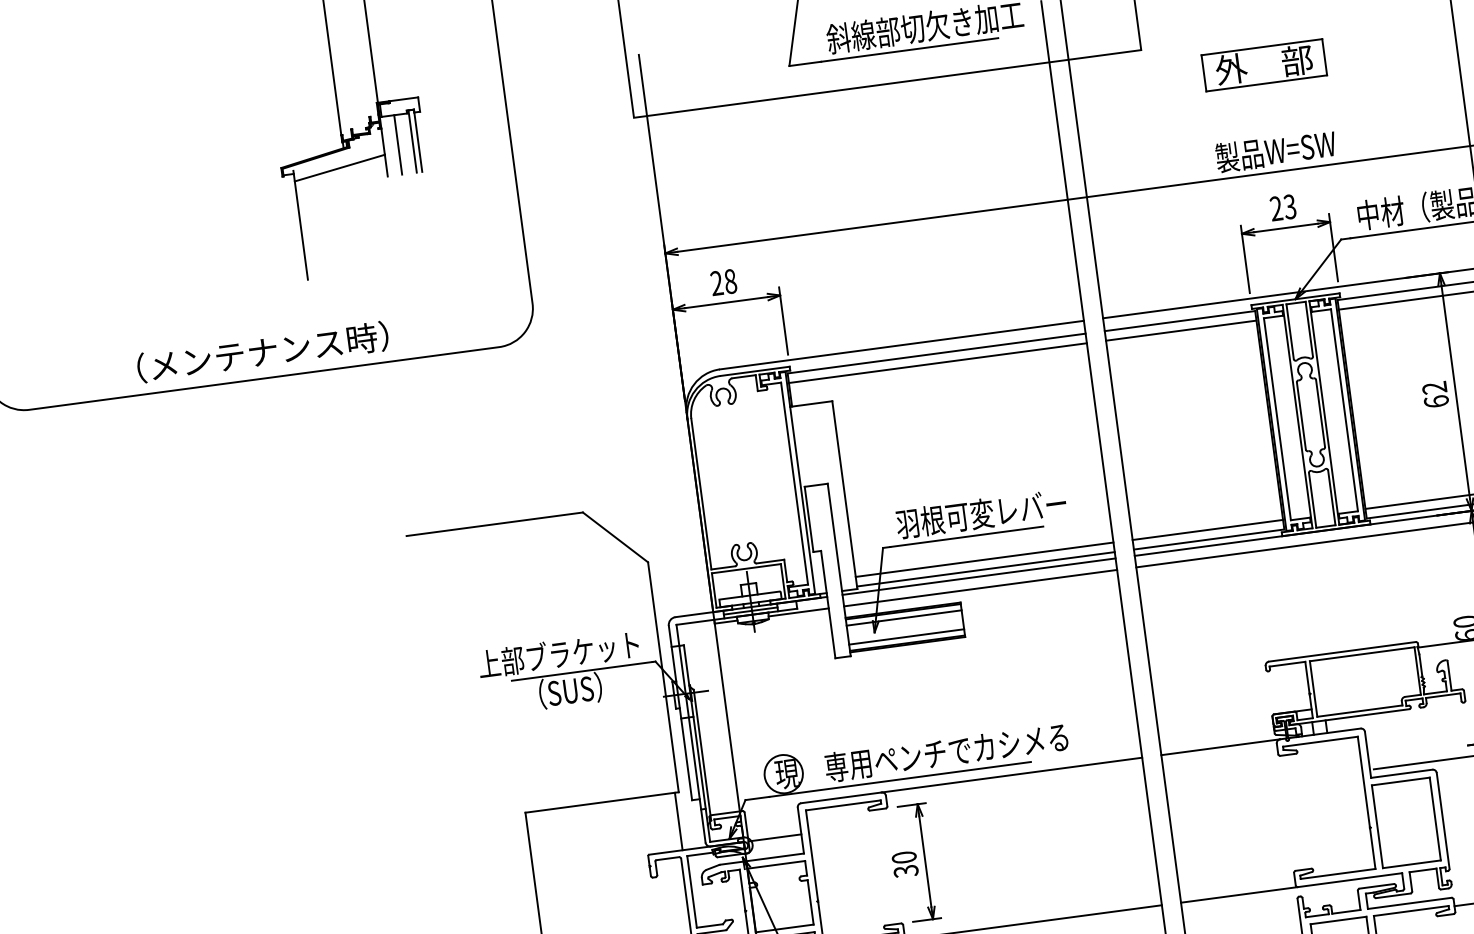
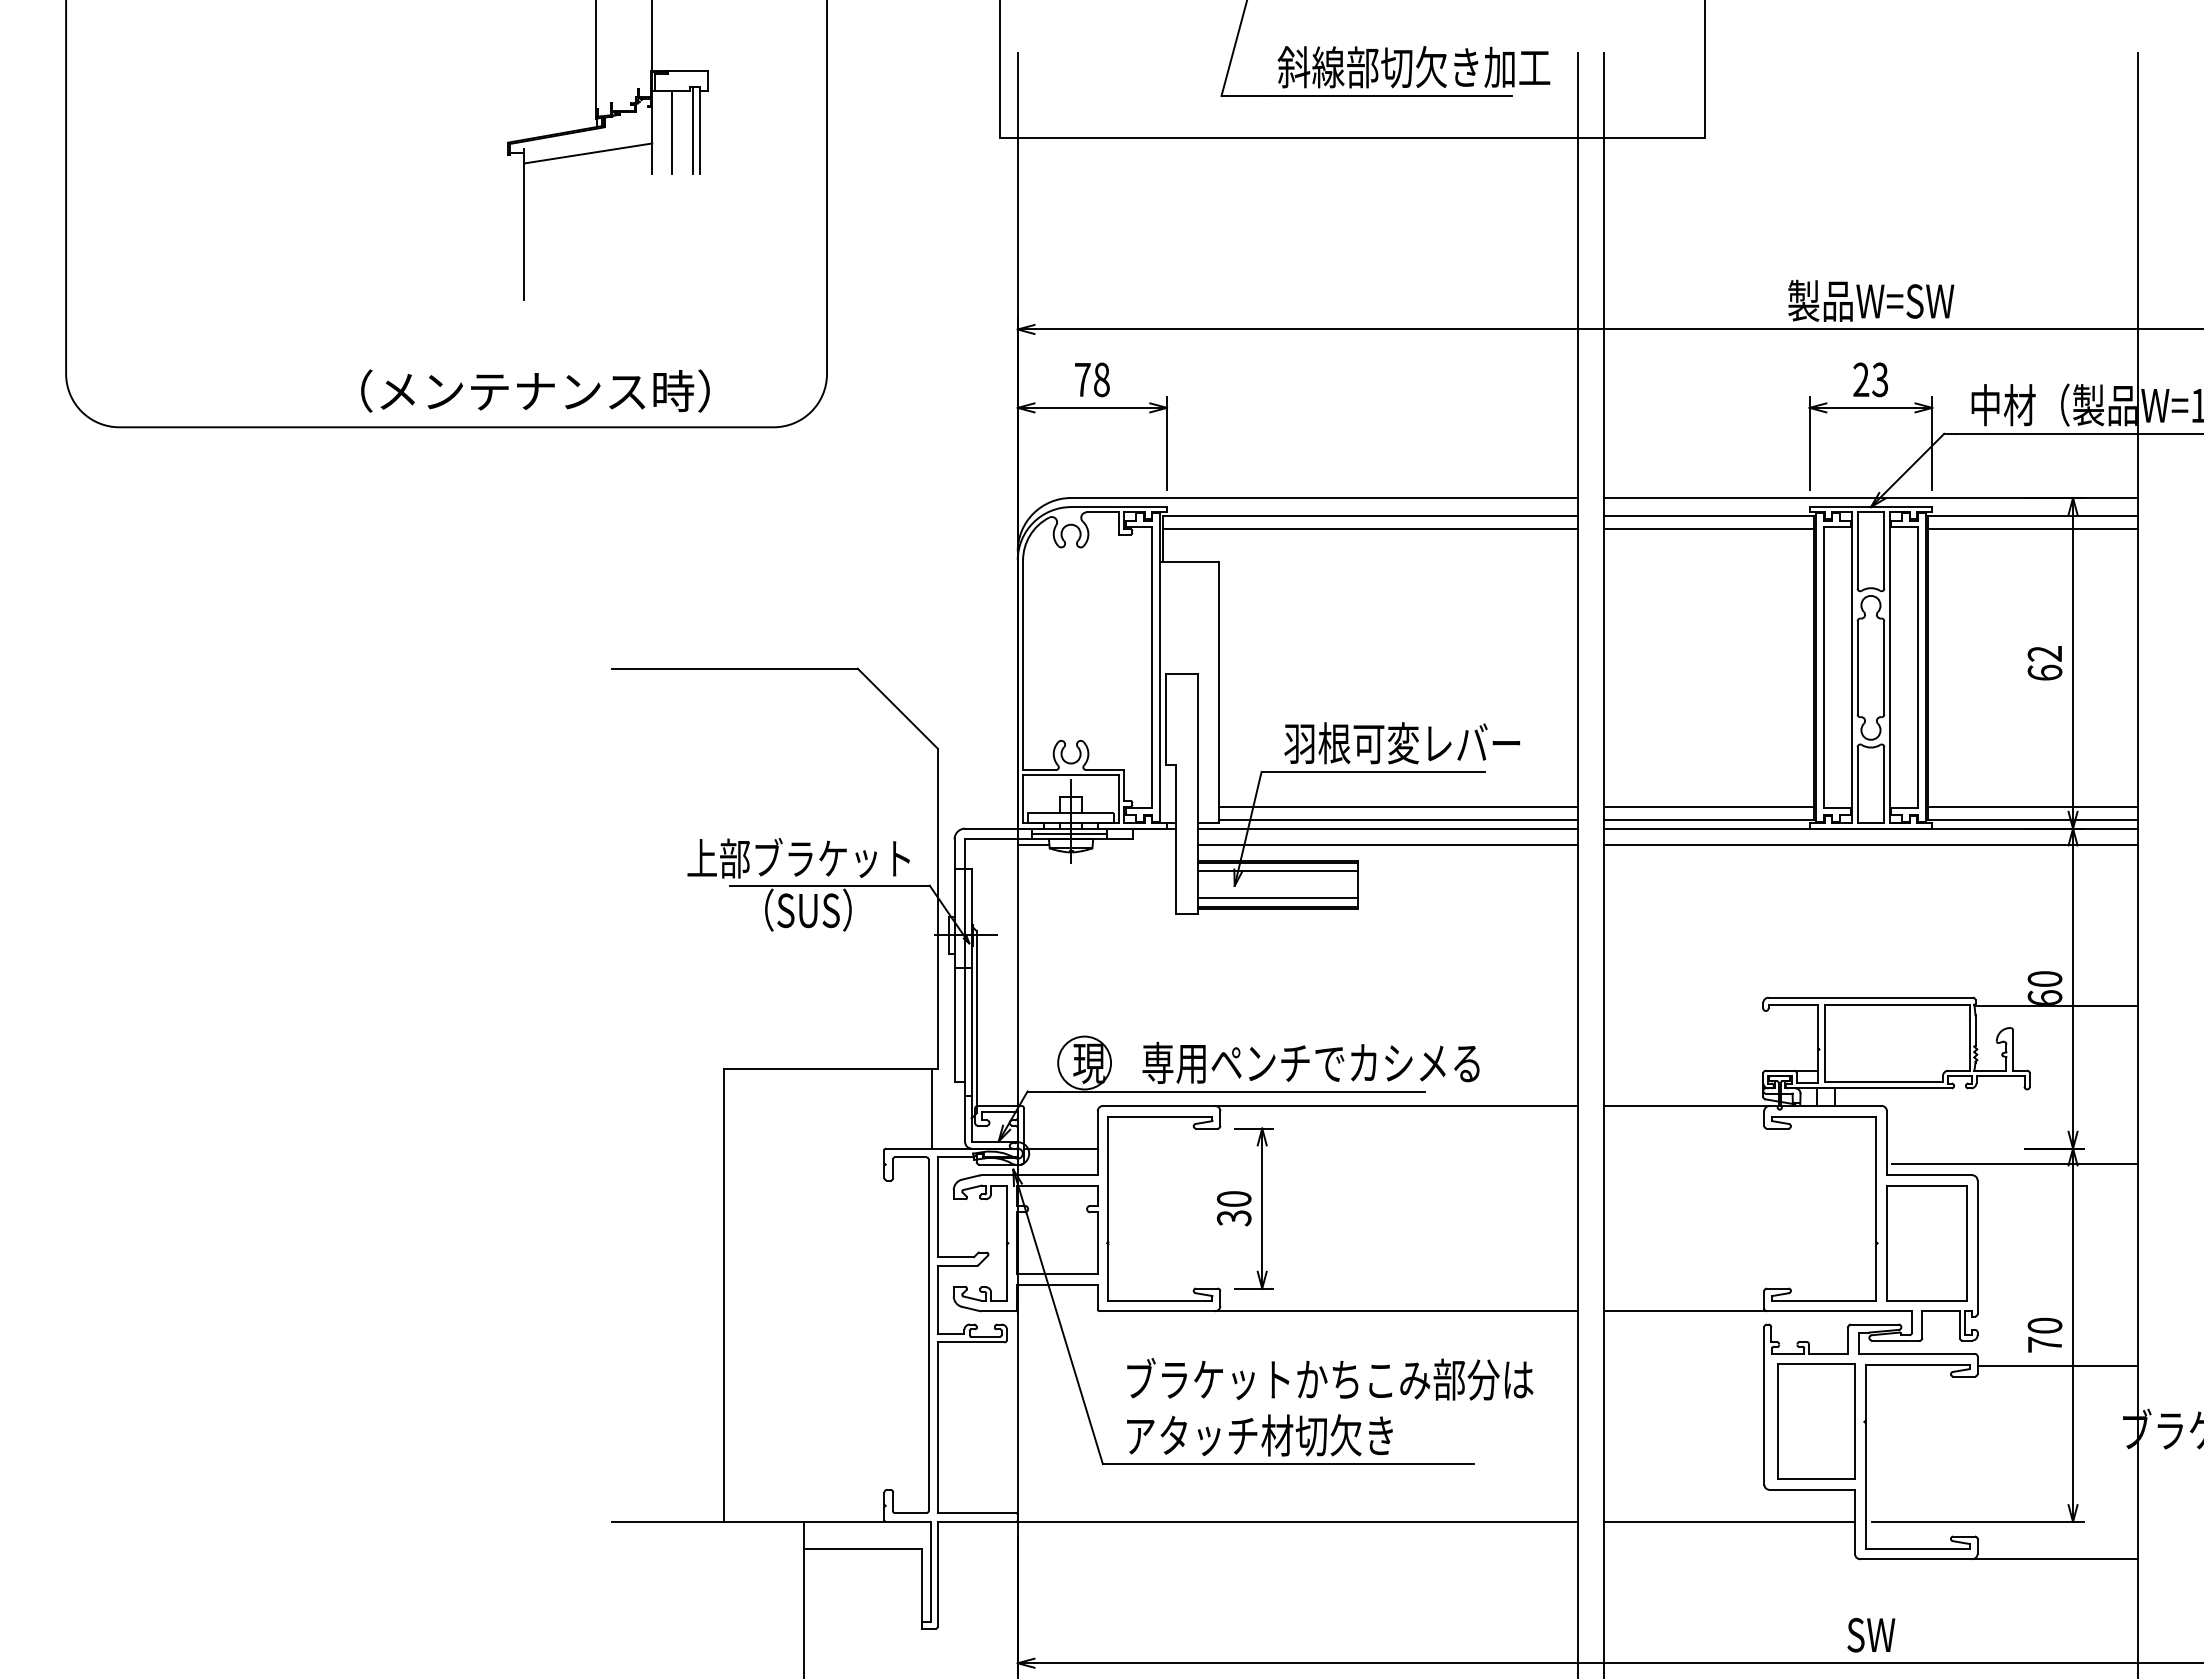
part: (1263, 65) -> (1870, 181), removed
text: (716, 283) -> (1082, 379), 28 -> 78
text: (262, 351) -> (535, 390), moved
line: (798, 612) -> (1134, 844), removed

